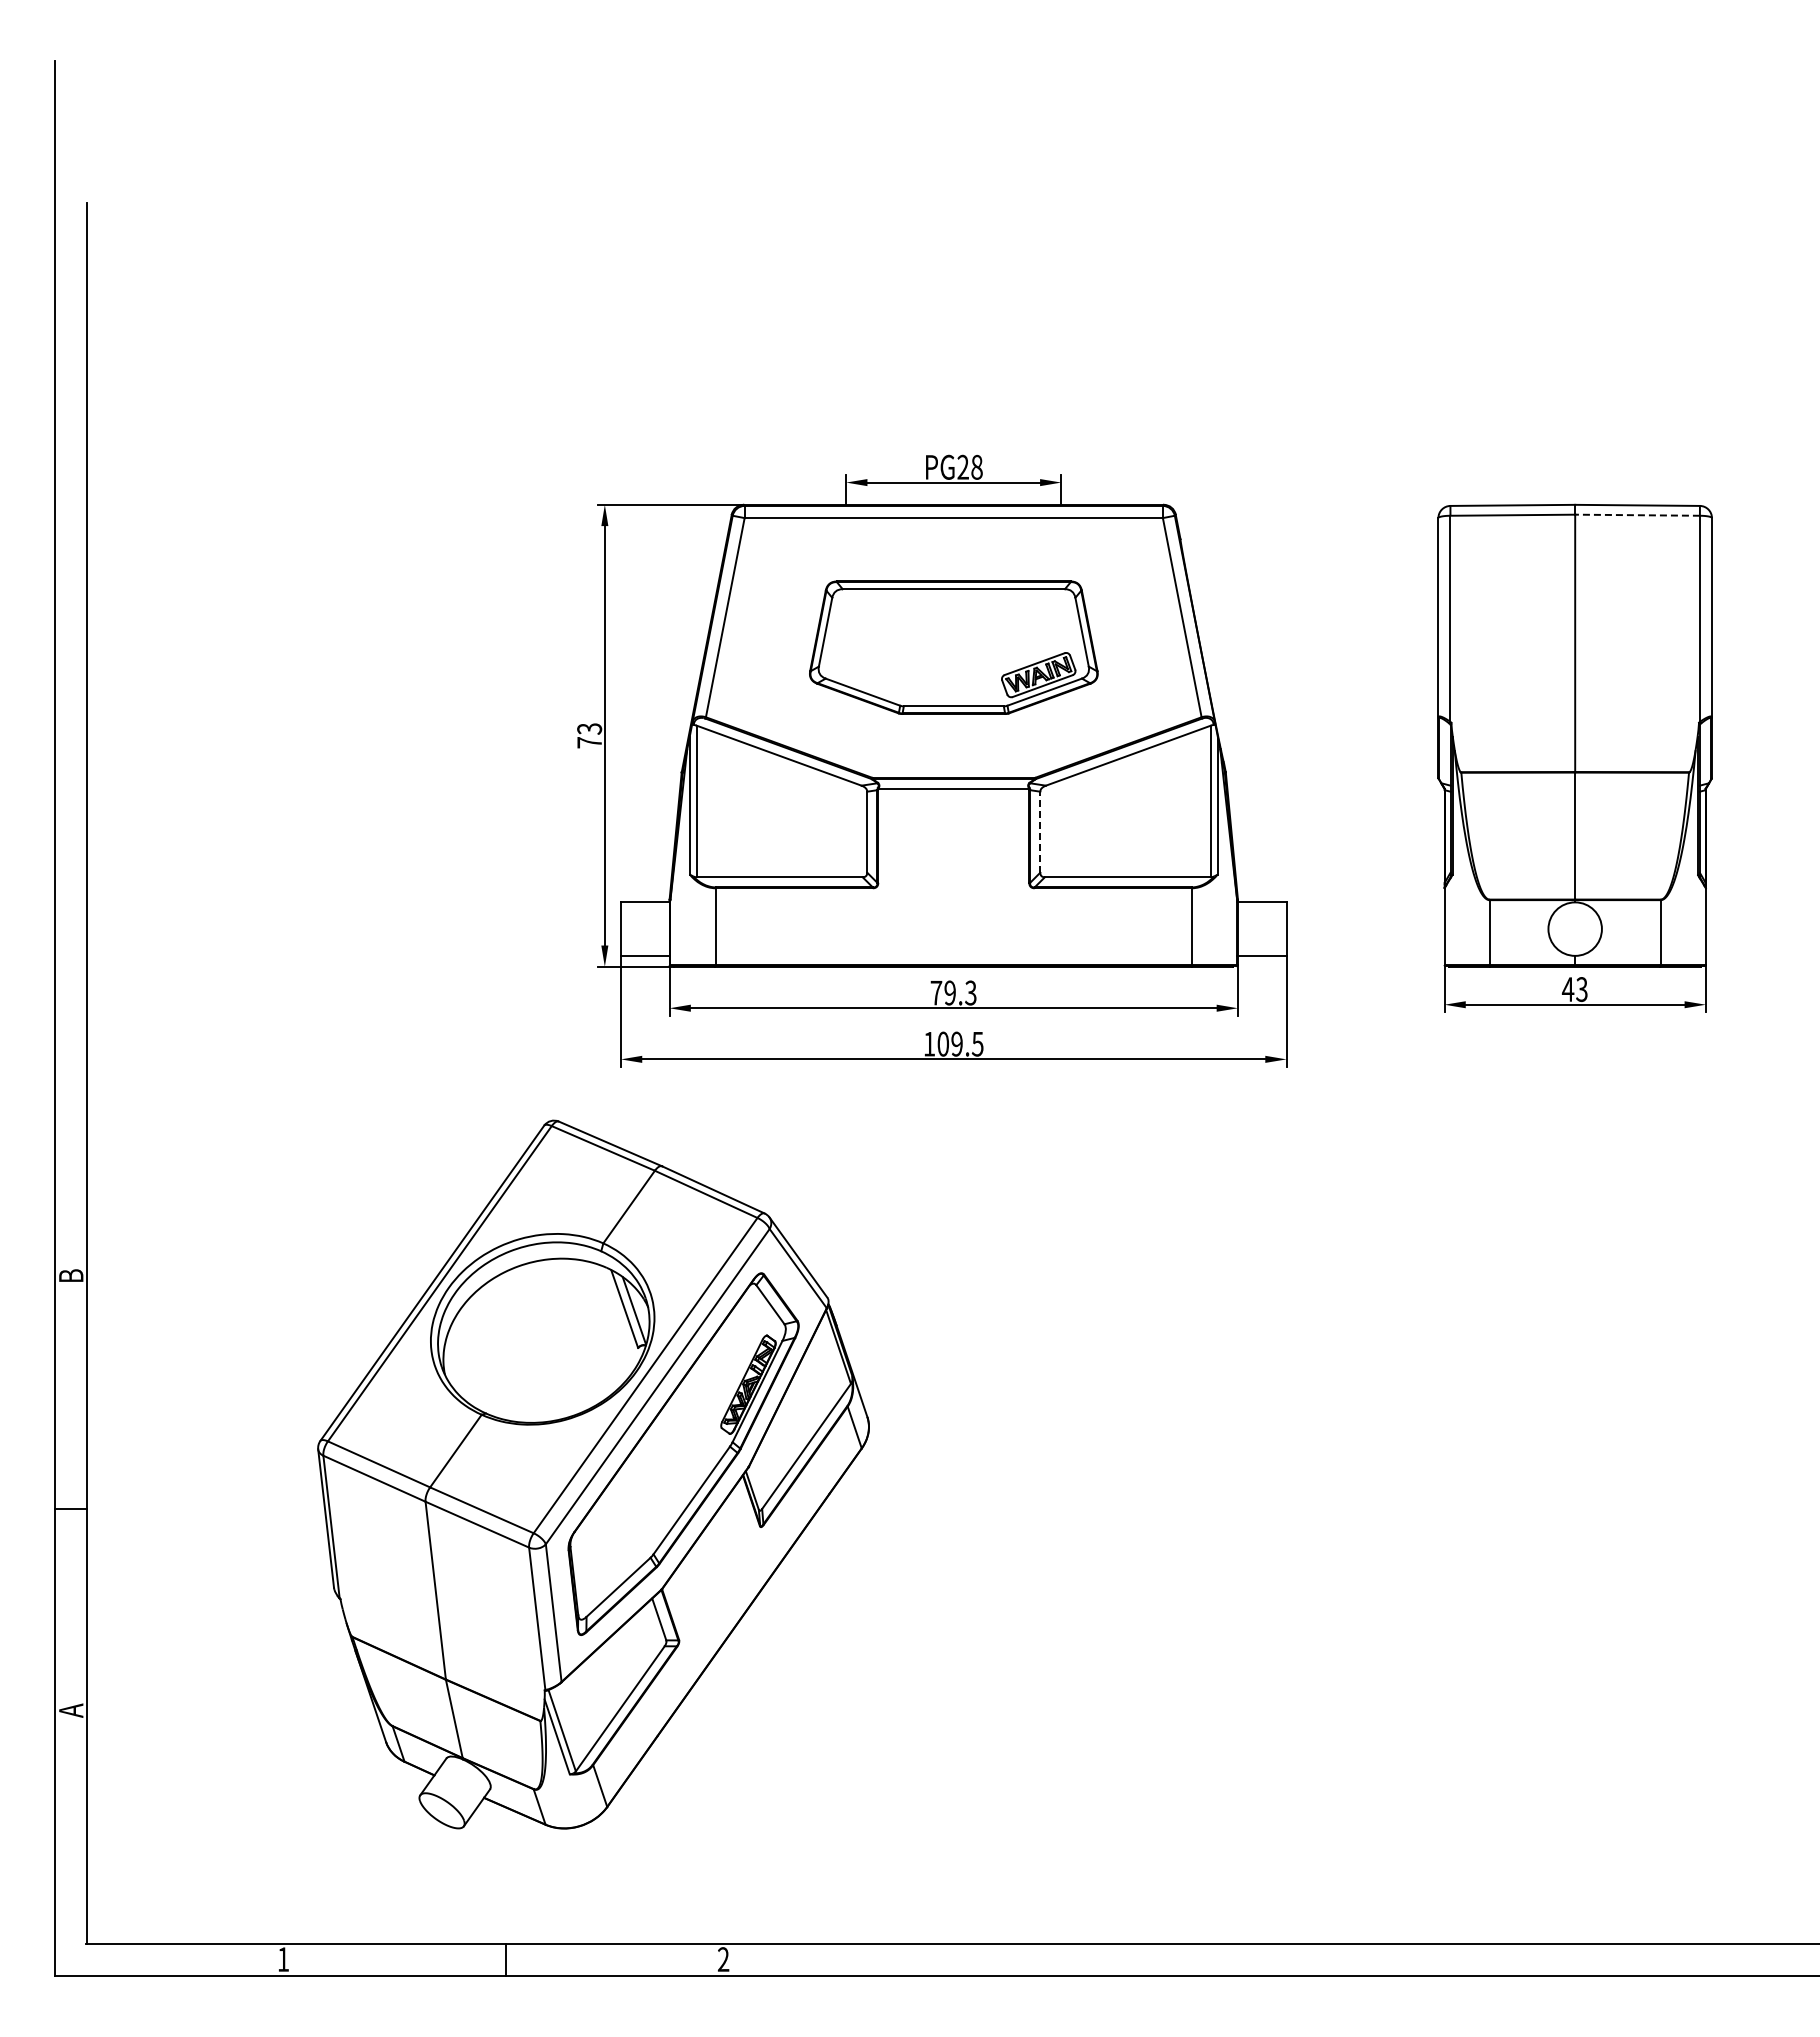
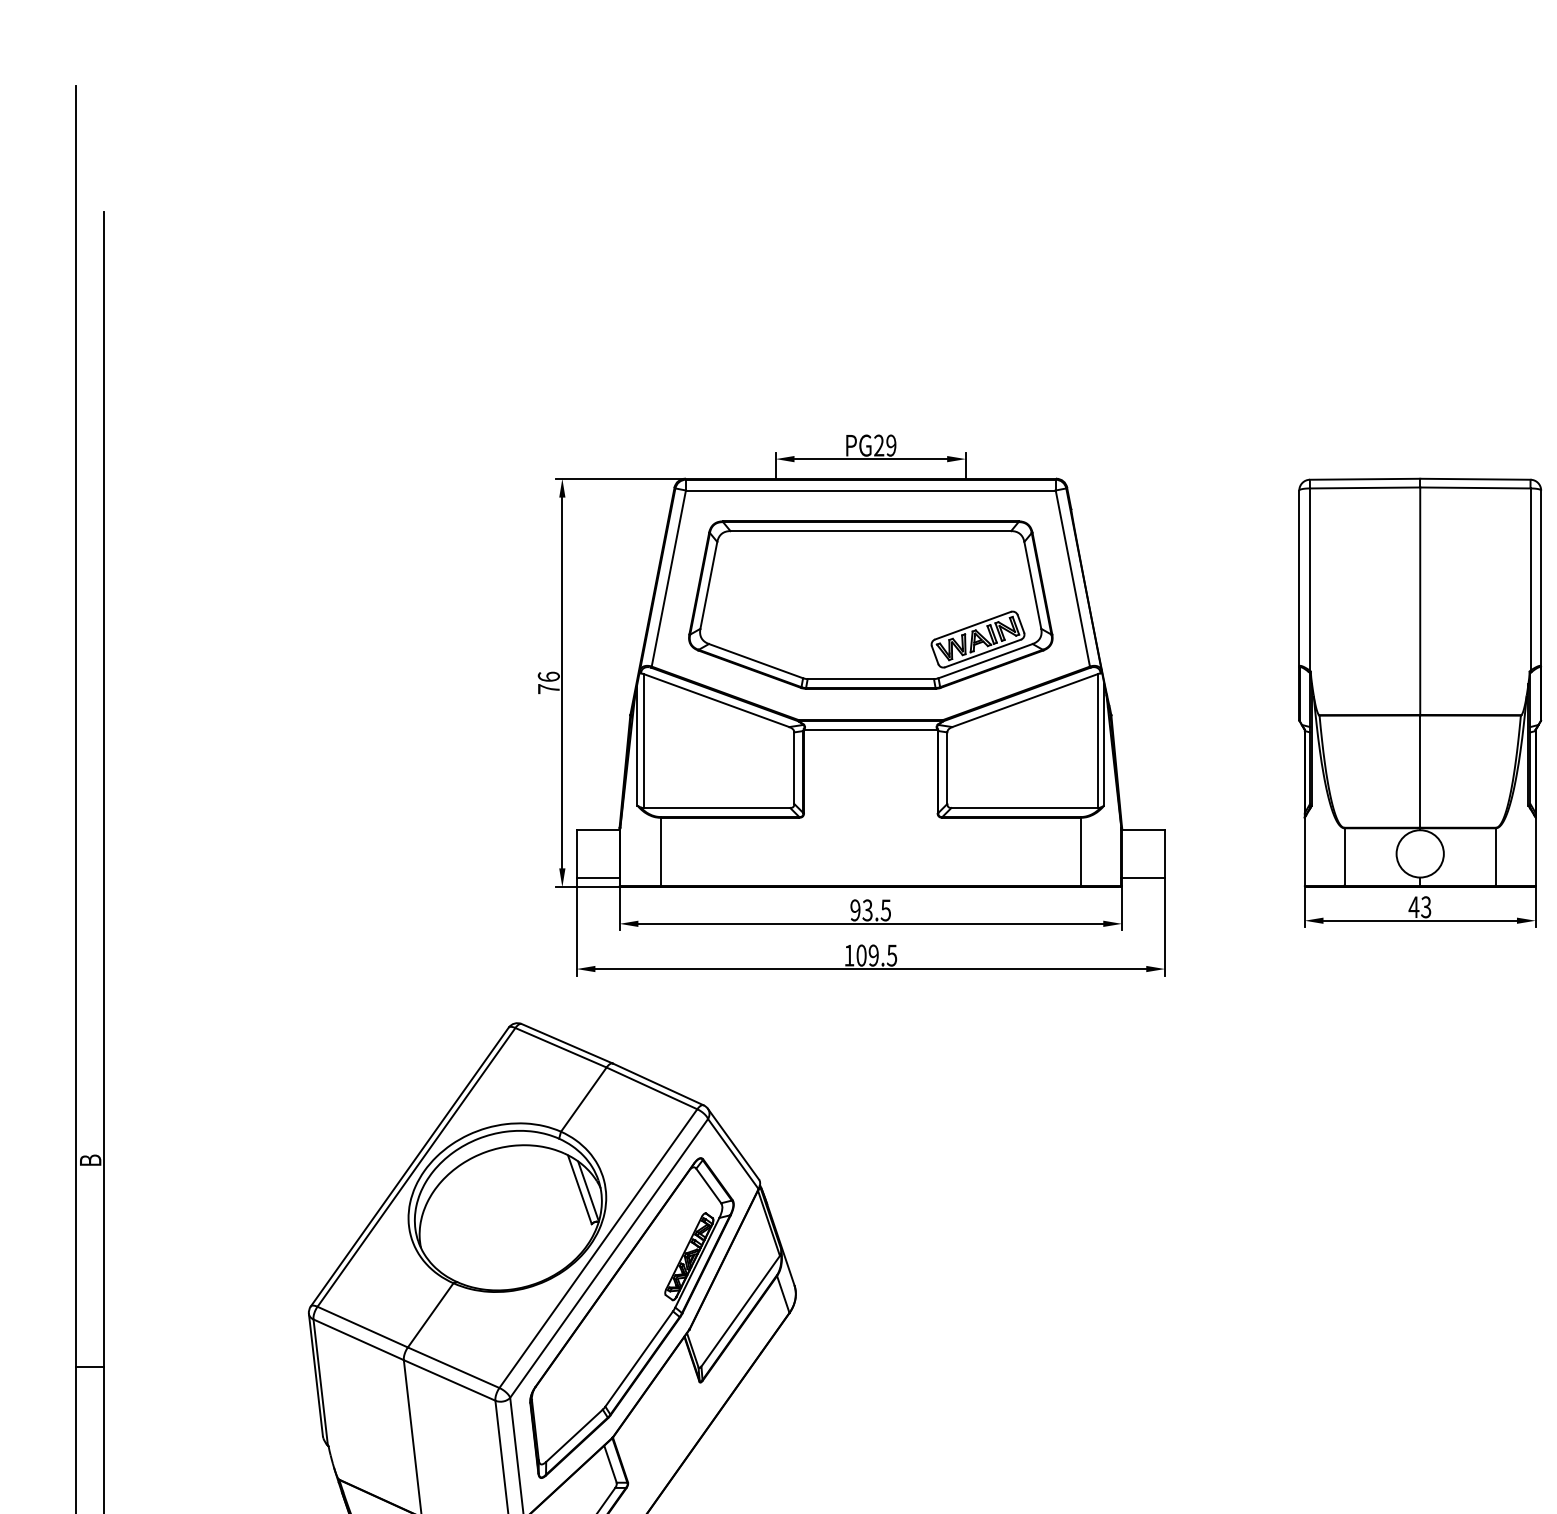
text: (976, 466) -> (890, 444), PG28 -> PG29
line: (1637, 515) -> (1475, 488), dashed -> solid
part: (953, 647) -> (870, 604), size x1.43
text: (589, 728) -> (548, 676), 73 -> 76
line: (1040, 832) -> (947, 768), dashed -> solid
text: (953, 992) -> (870, 909), 79.3 -> 93.5

